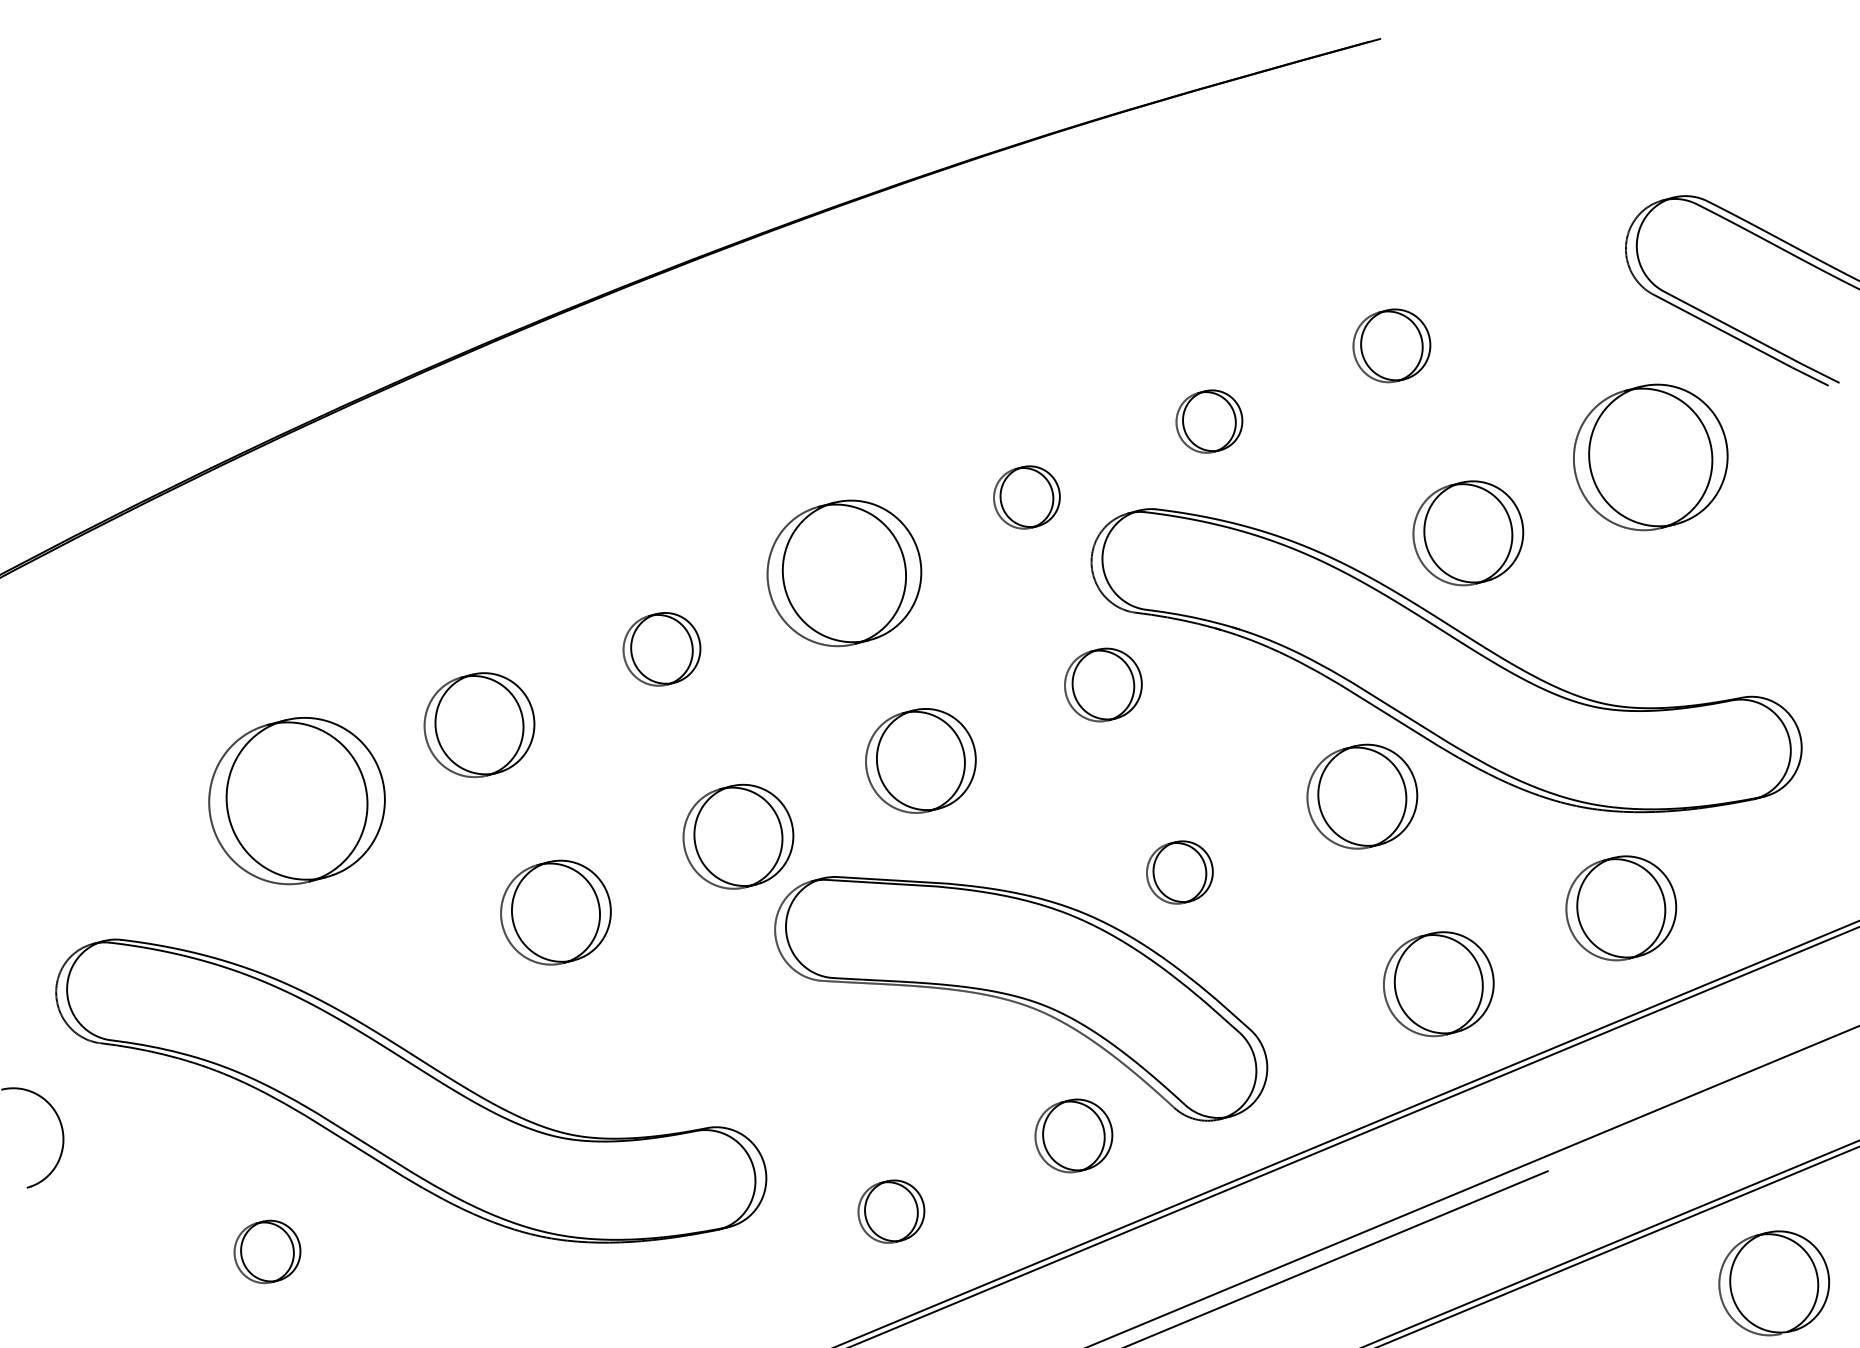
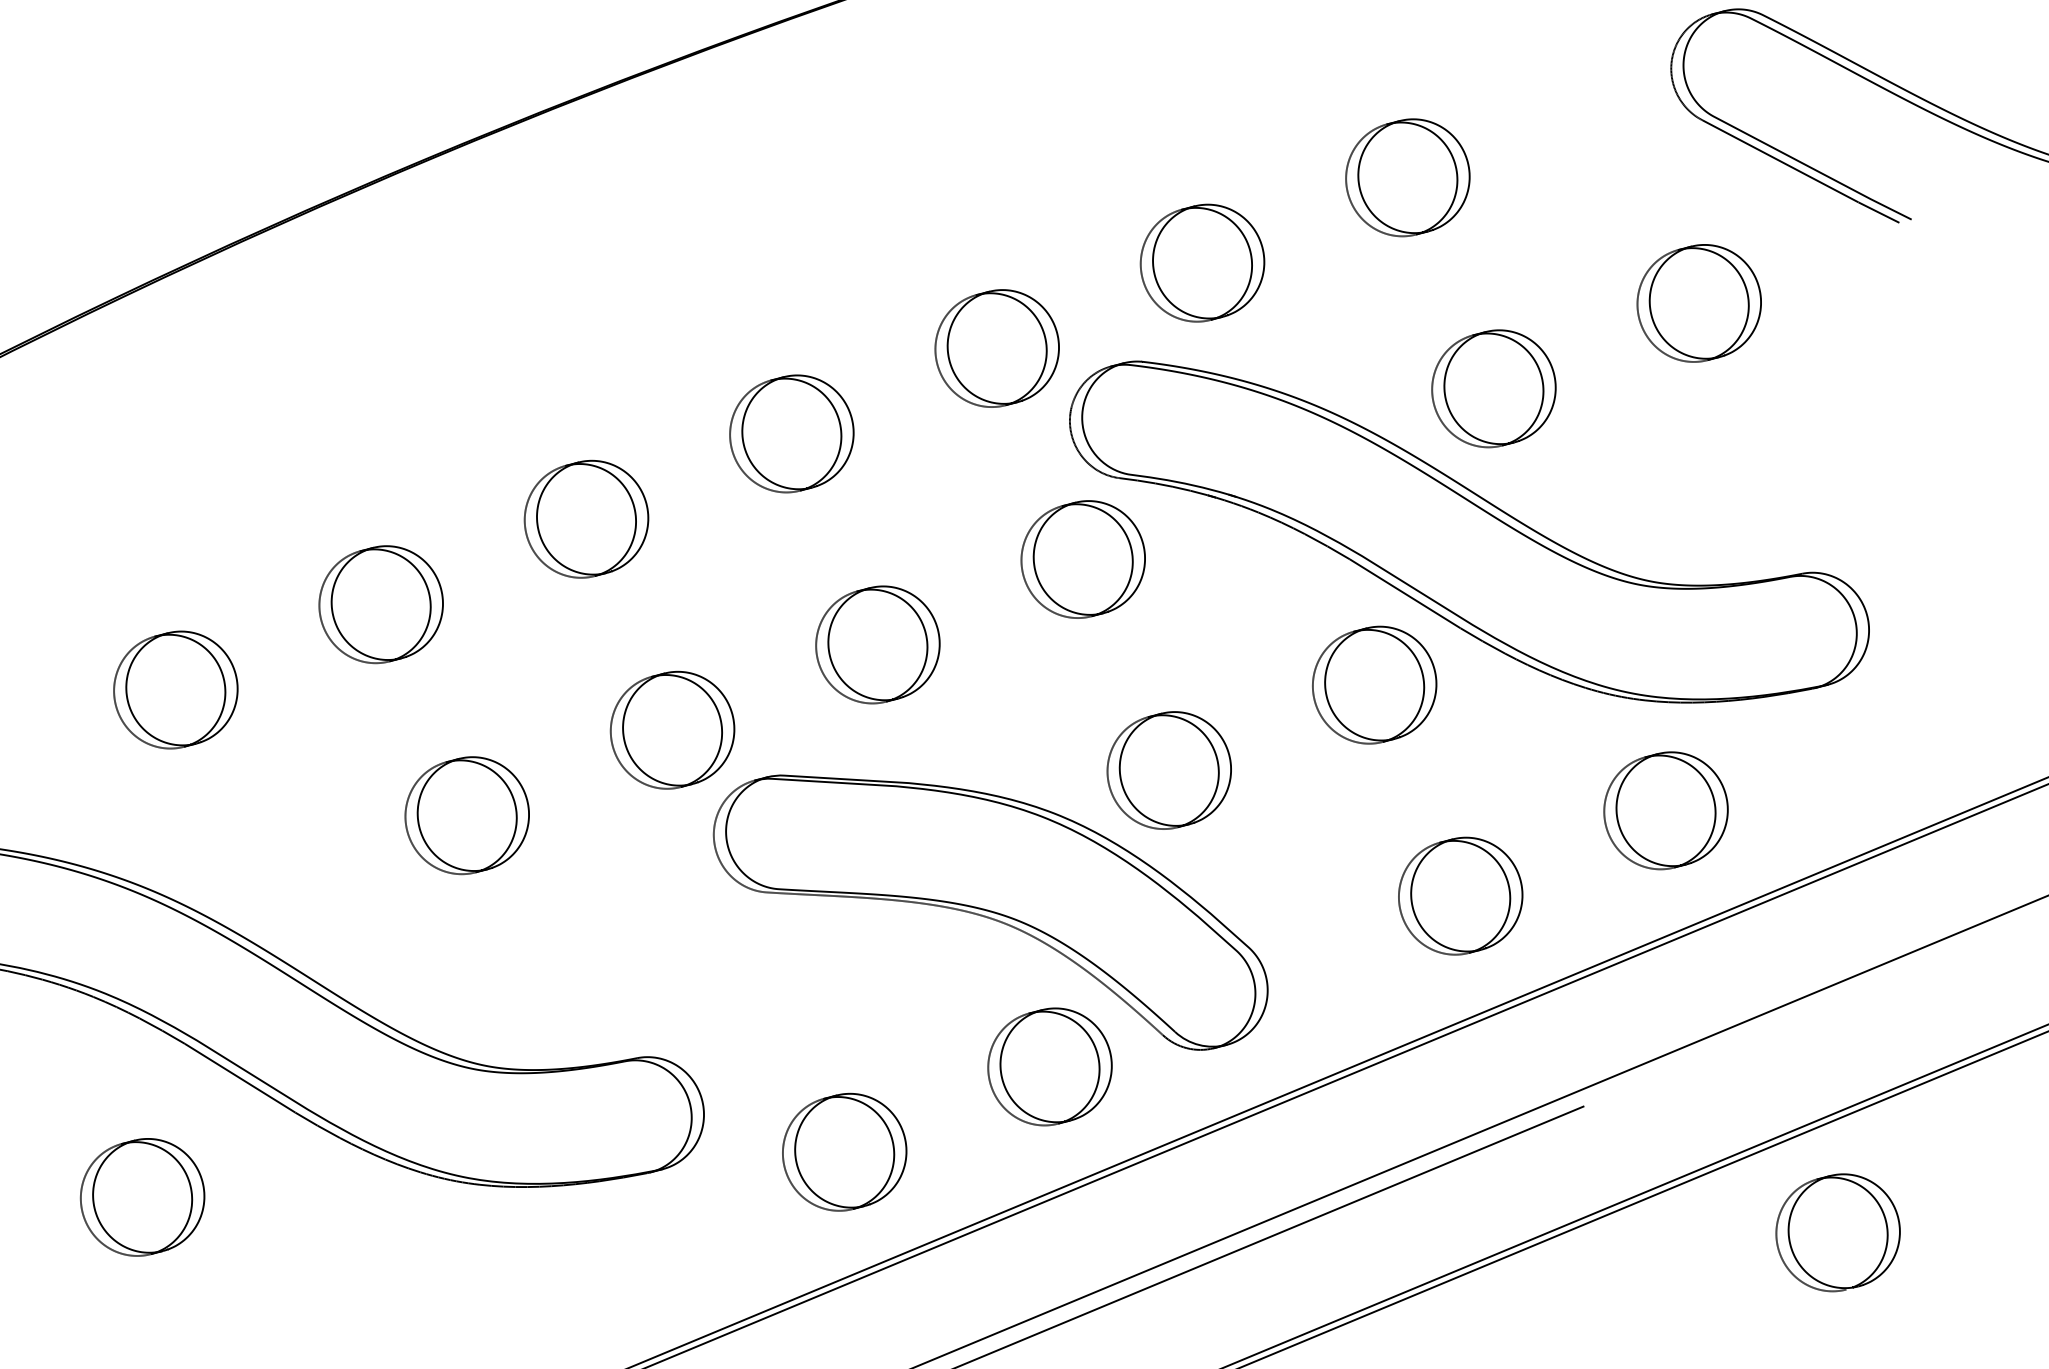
part: (1391, 345) -> (1407, 177), size x1.43
part: (1209, 421) -> (1202, 262), size x1.67
part: (1650, 457) -> (1698, 303), size x0.71
part: (1026, 497) -> (996, 348), size x1.67
part: (844, 573) -> (791, 434), size x0.71
part: (661, 649) -> (585, 519), size x1.43
part: (1103, 684) -> (1083, 558), size x1.43
part: (296, 800) -> (175, 689), size x0.62
part: (1179, 872) -> (1168, 770), size x1.67
part: (1073, 1135) -> (1049, 1066), size x1.43
part: (891, 1211) -> (844, 1151), size x1.67
part: (267, 1251) -> (142, 1196), size x1.67

